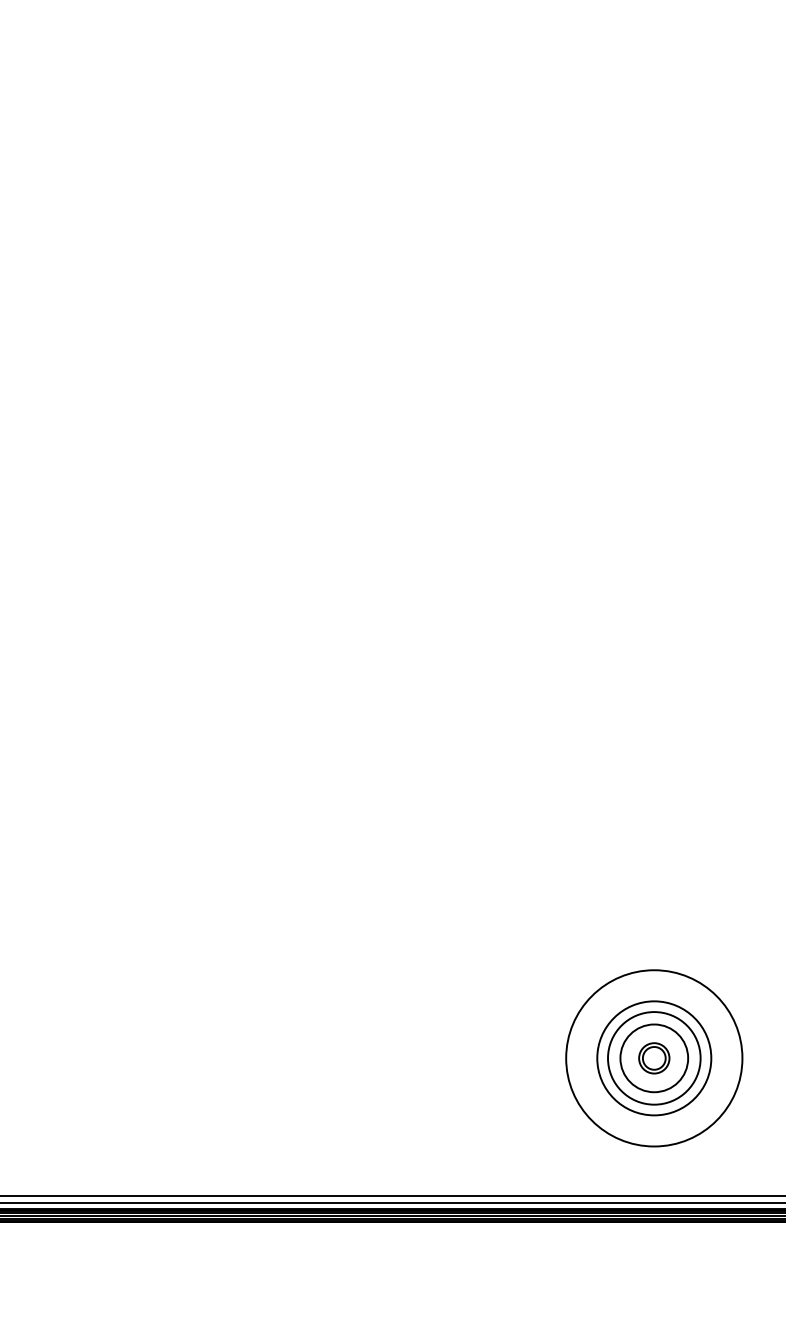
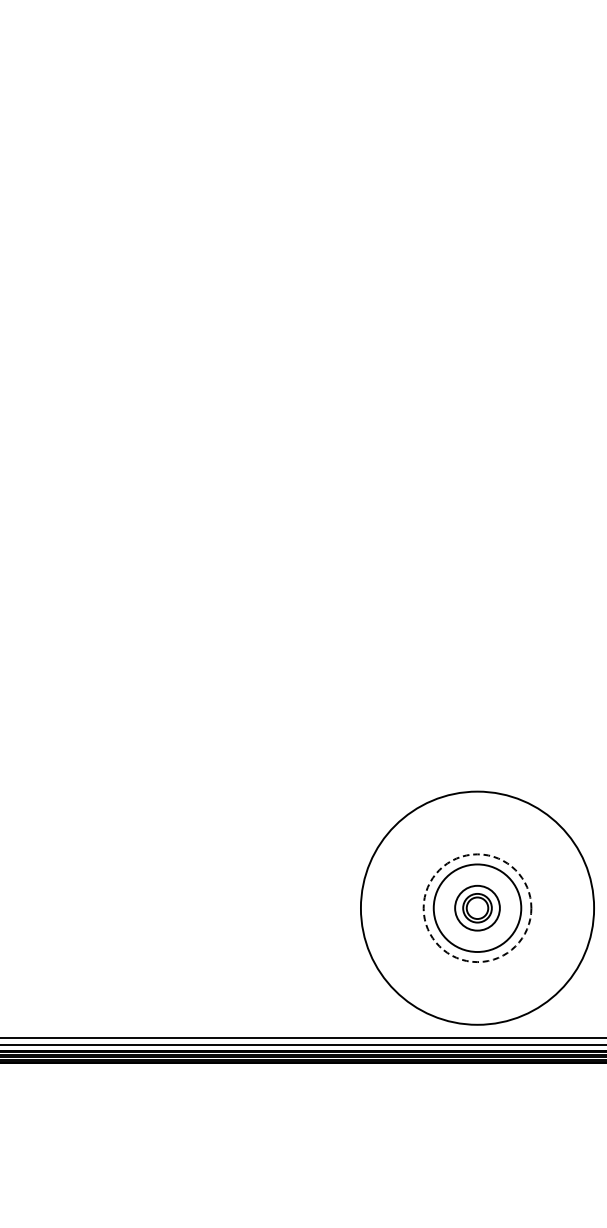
circle: (654, 1058) -> (477, 908), size x0.7
circle: (654, 1058) -> (477, 908), size x1.4
circle: (654, 1058) -> (477, 908), solid -> dashed

